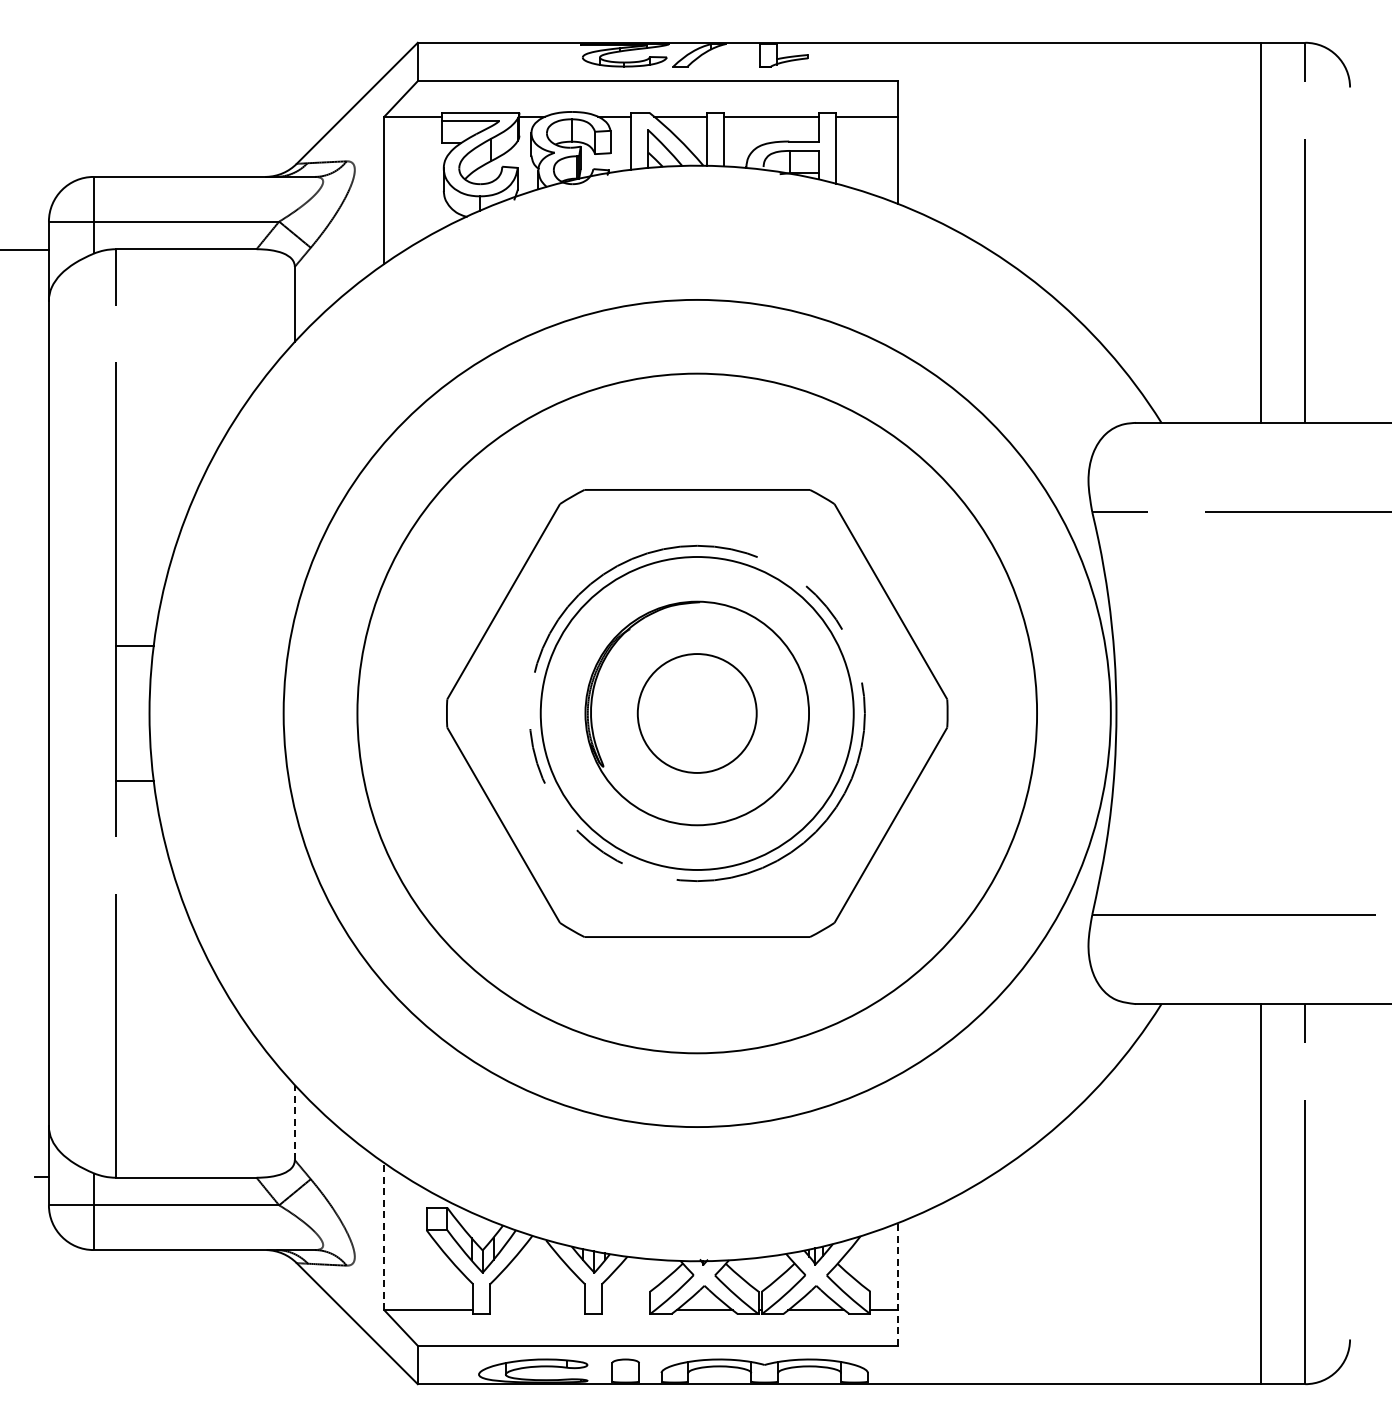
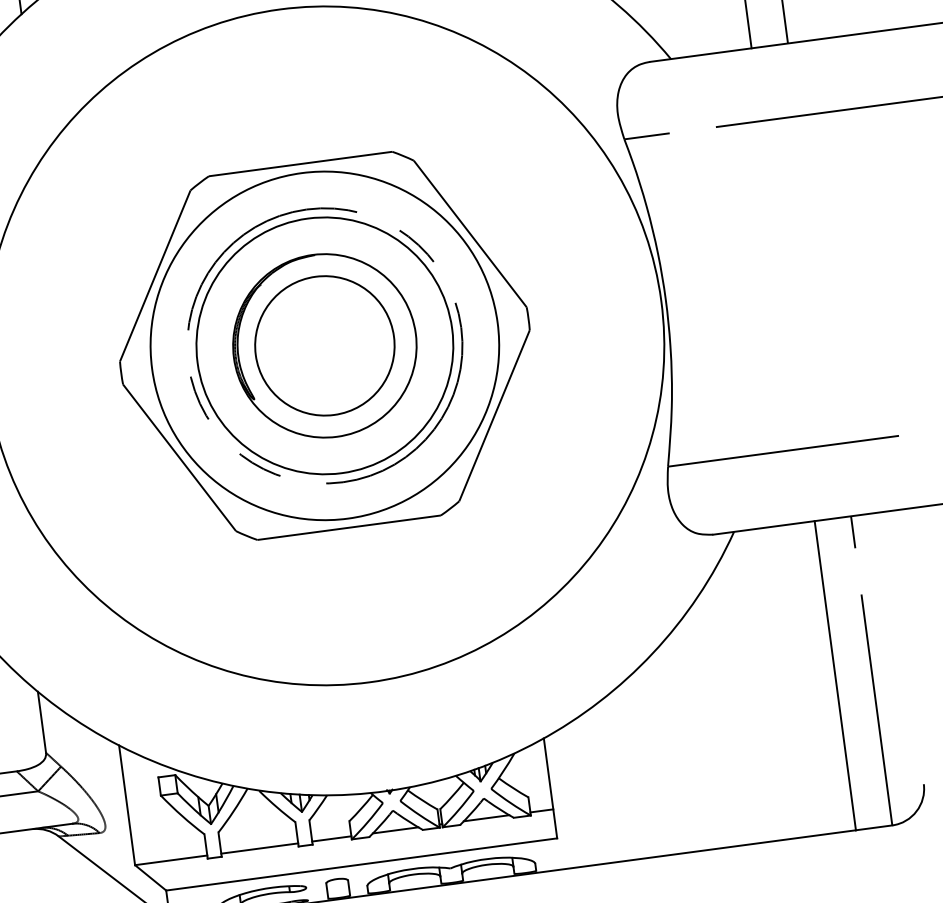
circle: (696, 713) -> (324, 345), size x0.62
circle: (697, 713) -> (325, 345), size x1.43
line: (294, 1122) -> (41, 722), dashed -> solid
line: (384, 1236) -> (127, 805), dashed -> solid
line: (898, 1283) -> (550, 787), dashed -> solid
line: (537, 1310) -> (259, 848), added
line: (626, 1310) -> (332, 839), added

